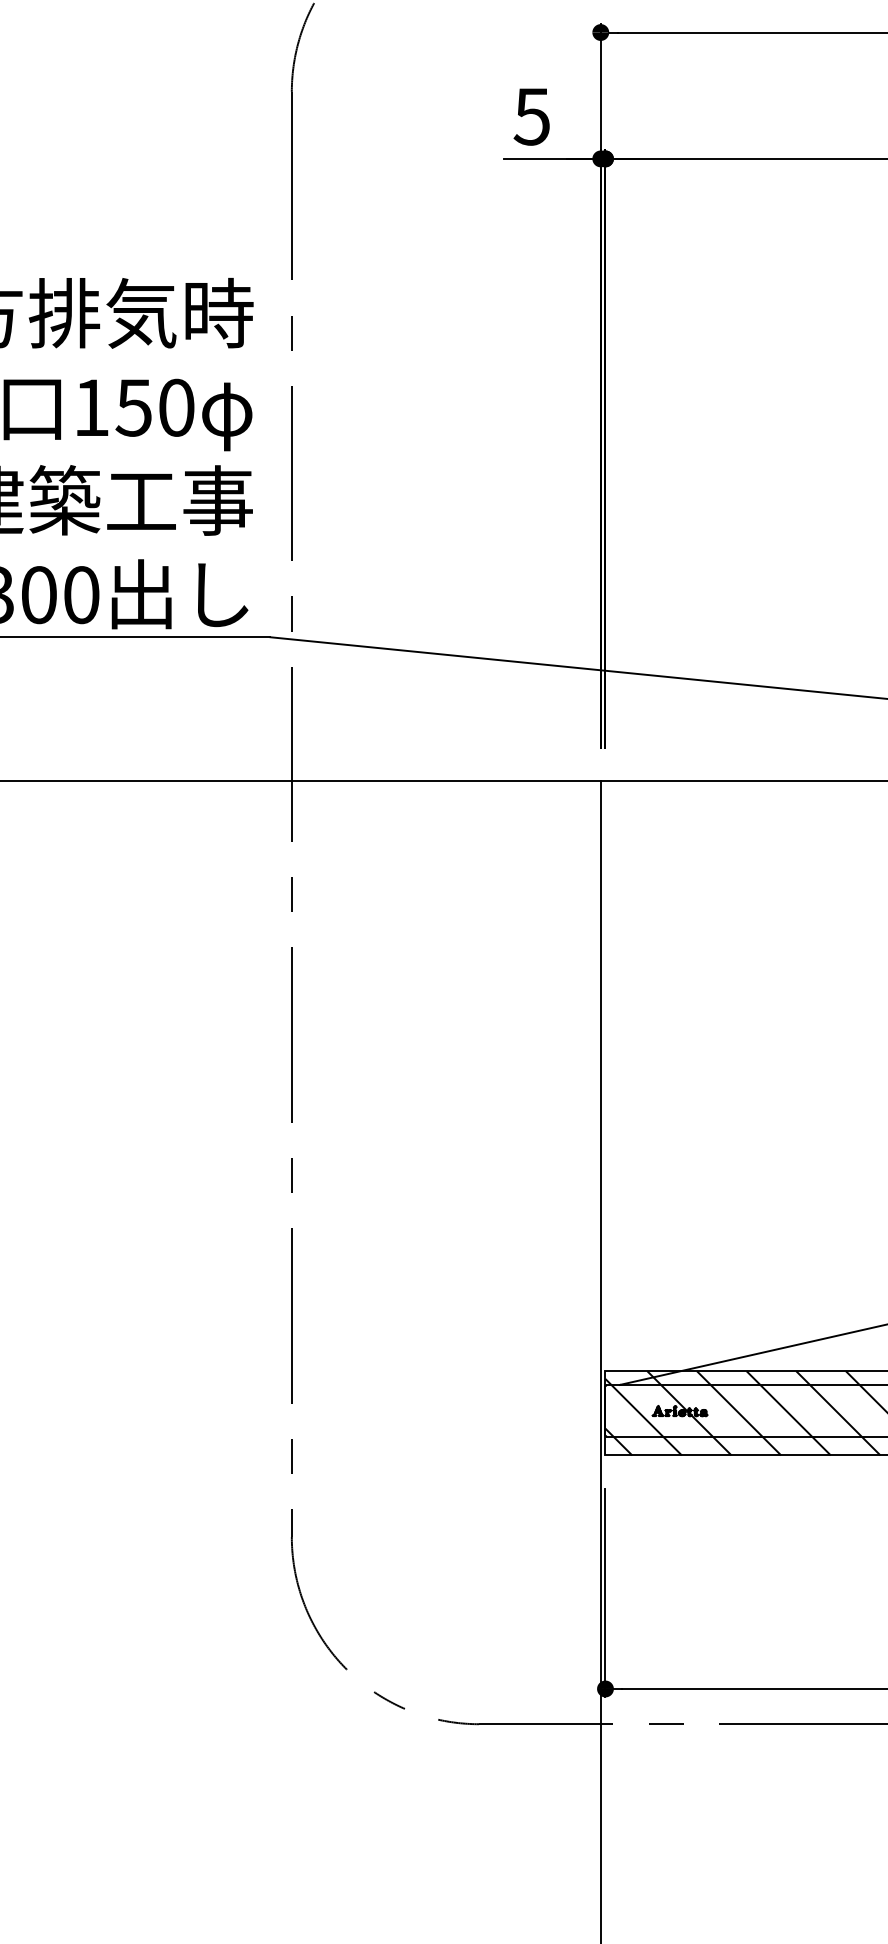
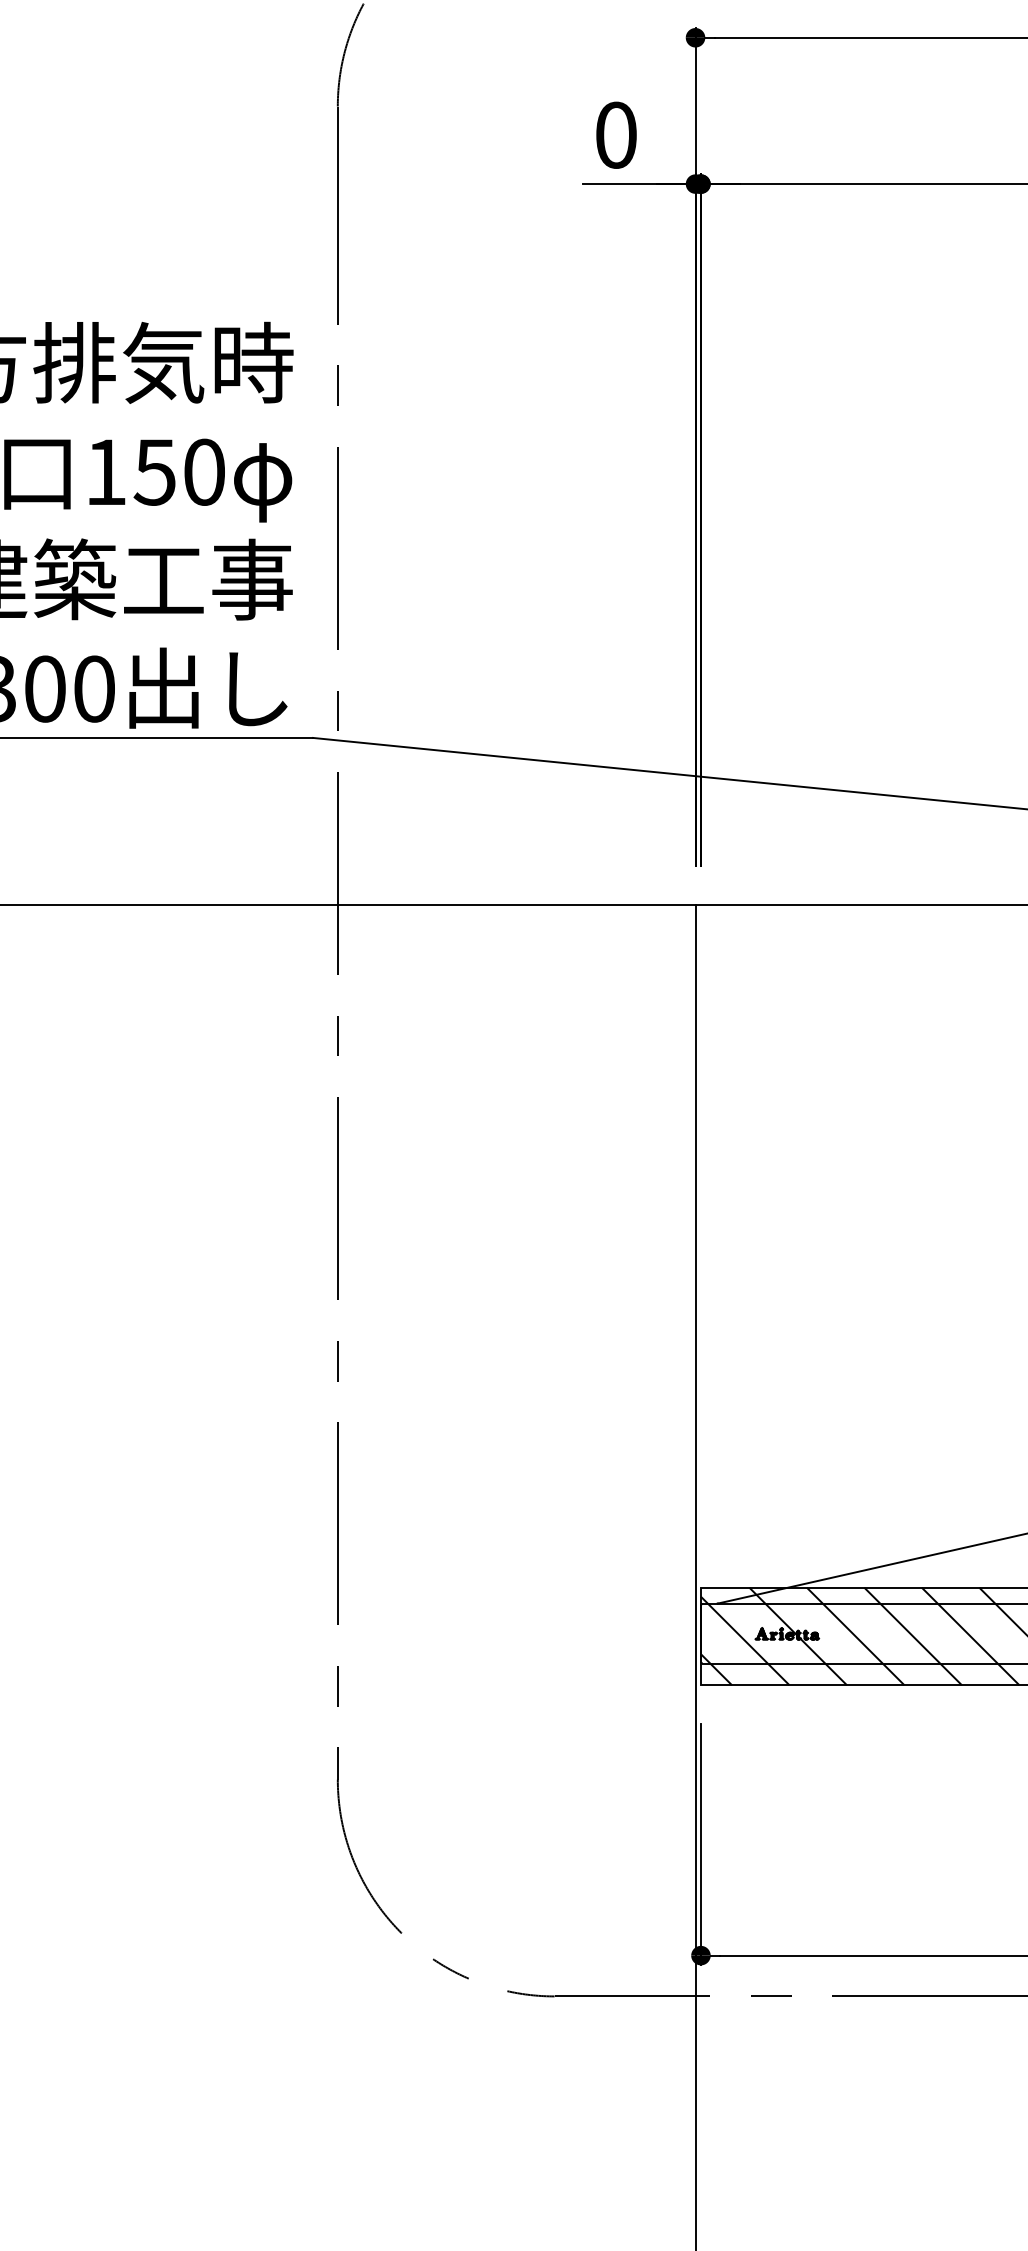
text: (531, 116) -> (615, 134), 5 -> 0

